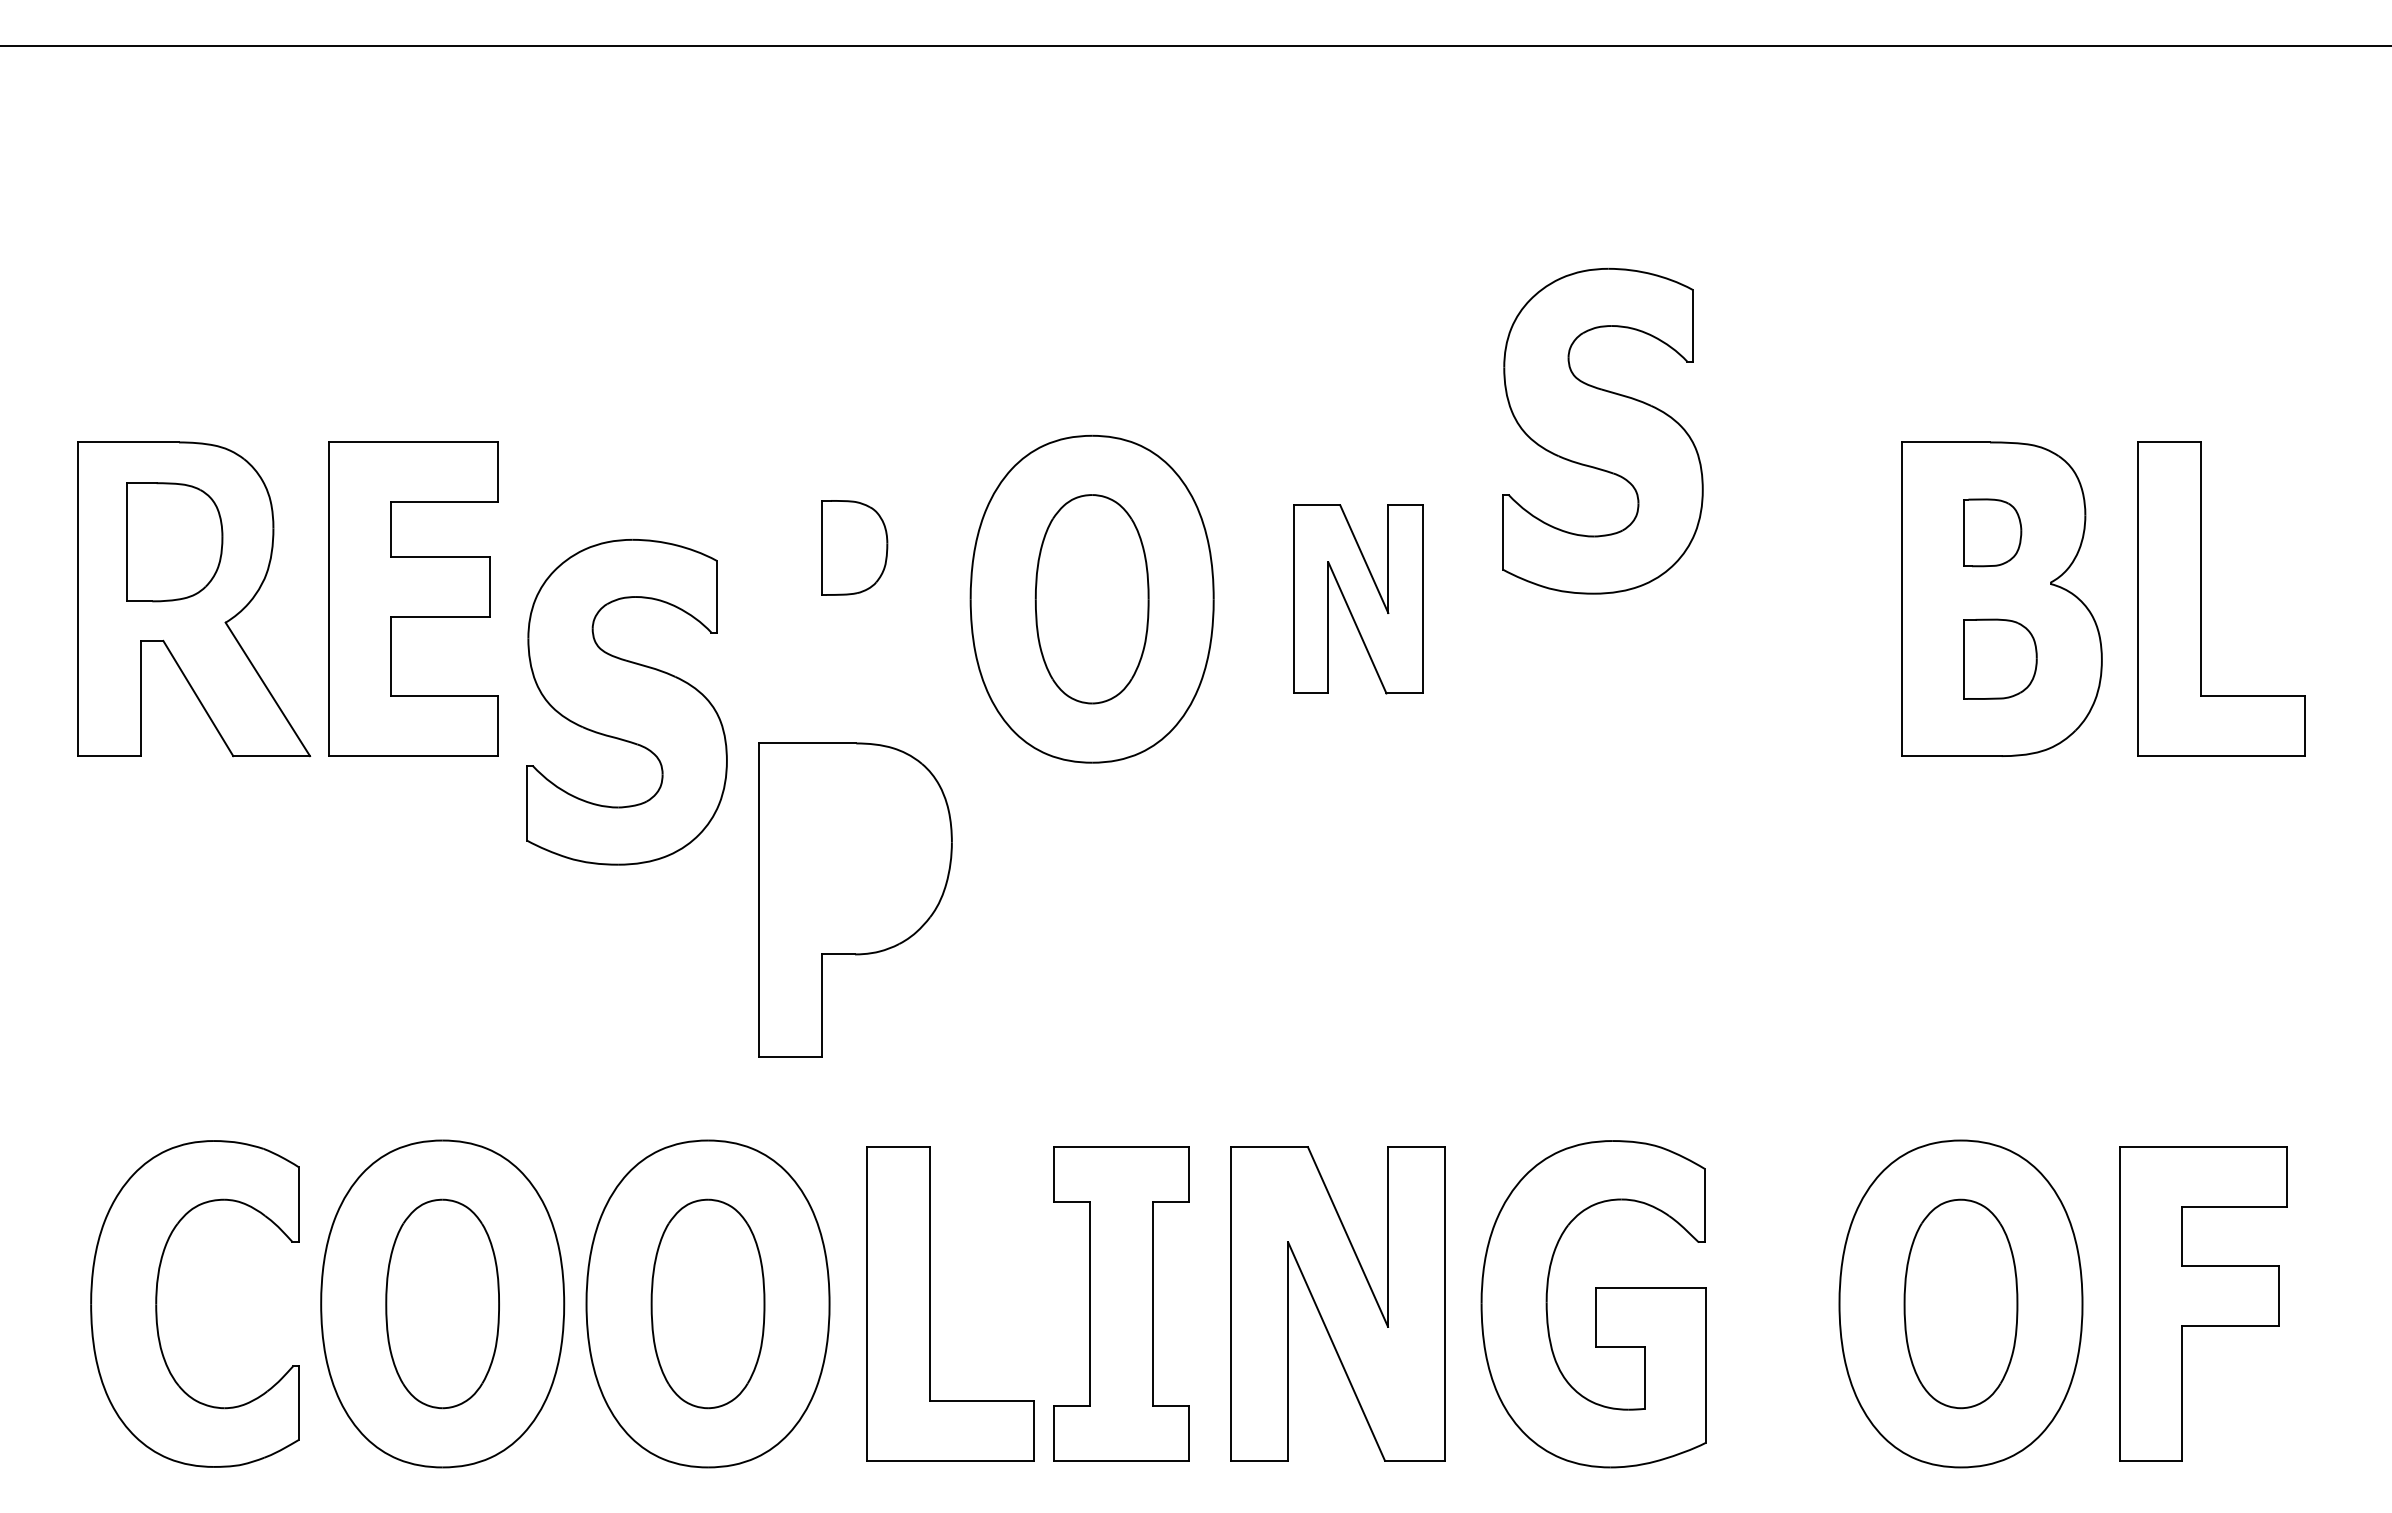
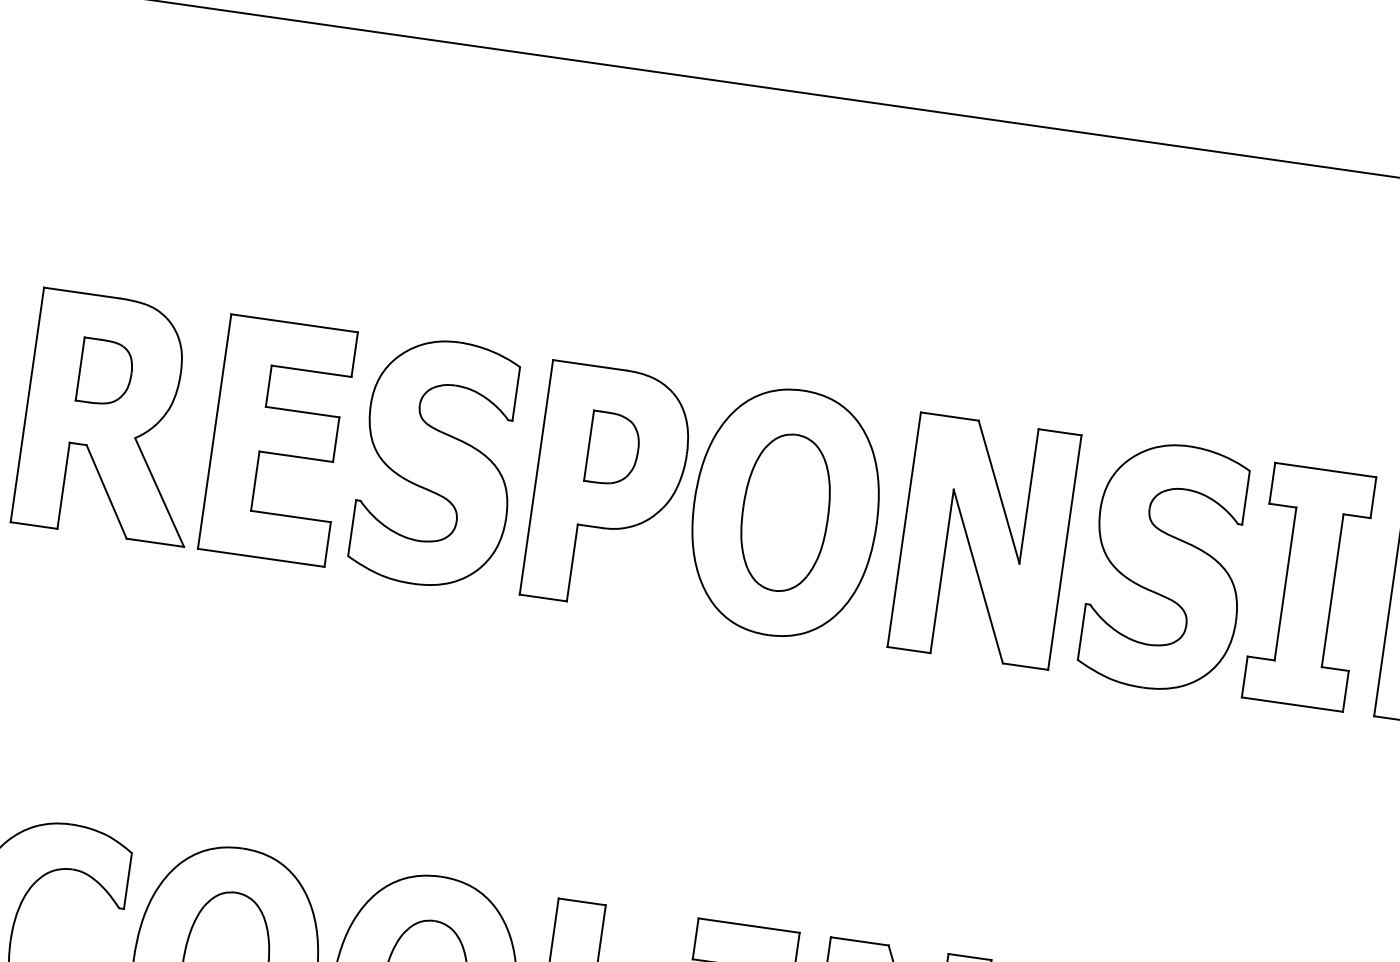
part: (1602, 430) -> (1167, 566), moved
part: (174, 542) -> (105, 372), size x0.71
part: (1792, 598) -> (1309, 586), added
part: (1358, 599) -> (984, 541), size x1.67
part: (626, 701) -> (437, 462), moved
part: (855, 899) -> (608, 487), moved

